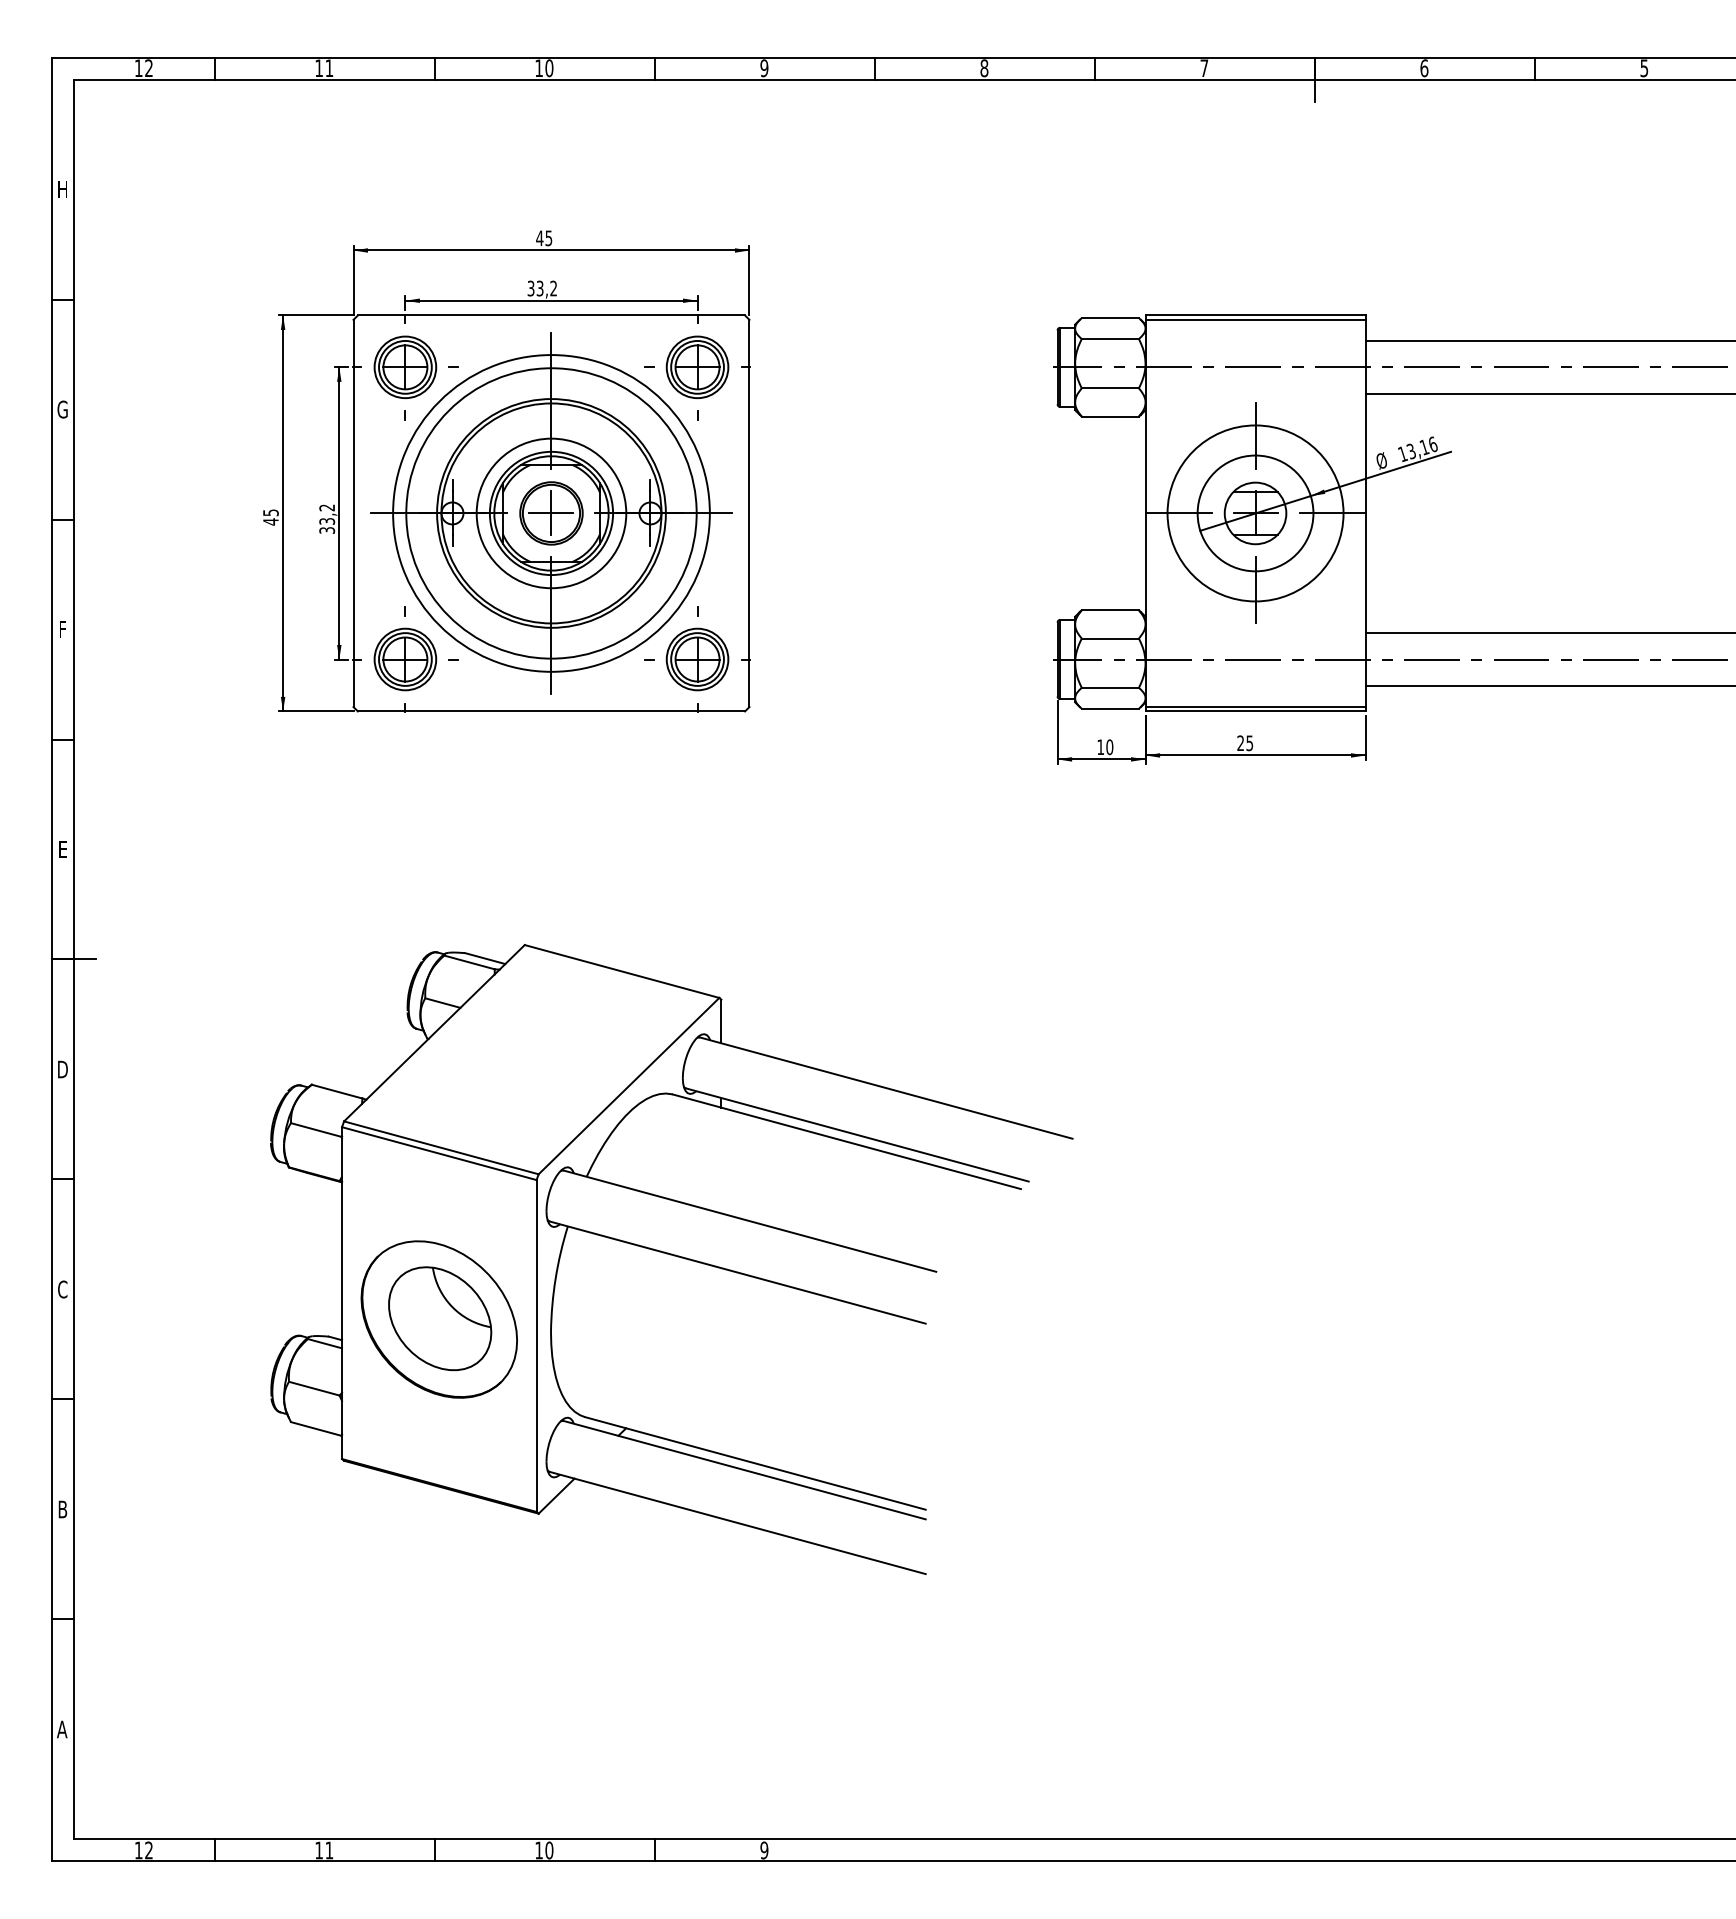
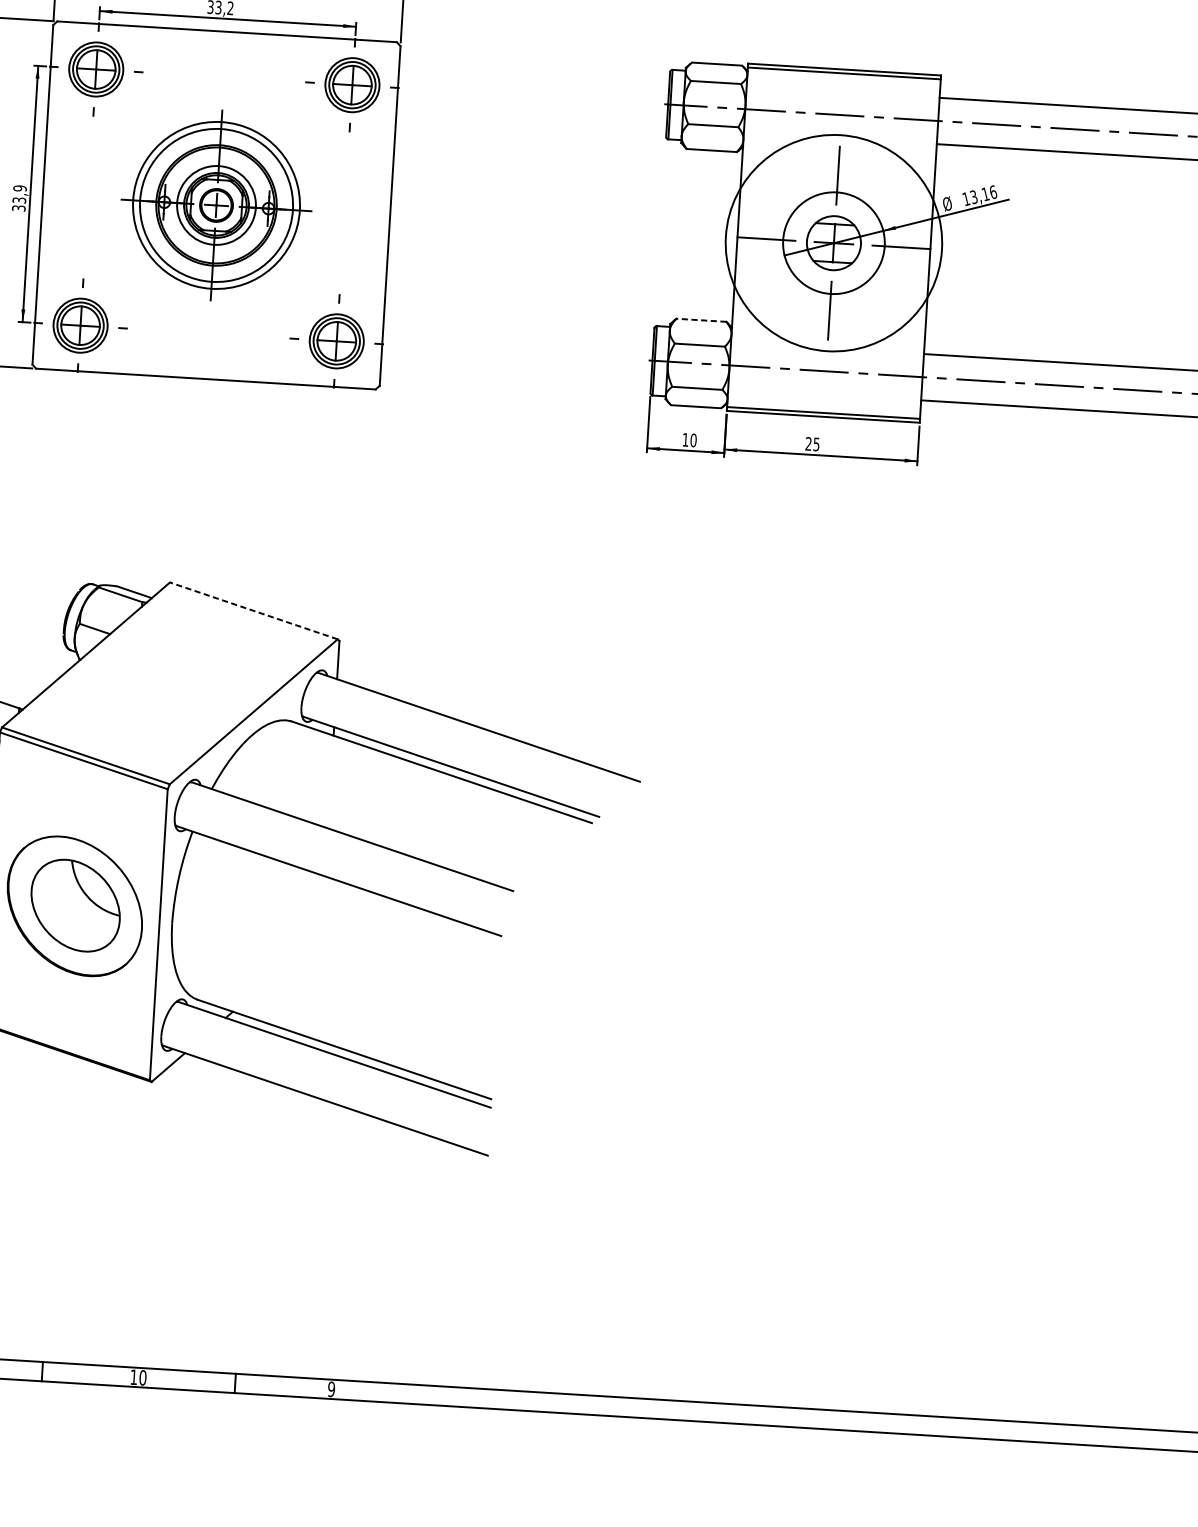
text: (327, 507) -> (20, 188), 33,2 -> 33,9
part: (551, 513) -> (216, 205), size x0.6
circle: (1255, 513) -> (833, 243), size x1.4
line: (1110, 610) -> (701, 320), solid -> dashed
line: (622, 971) -> (254, 610), solid -> dashed

